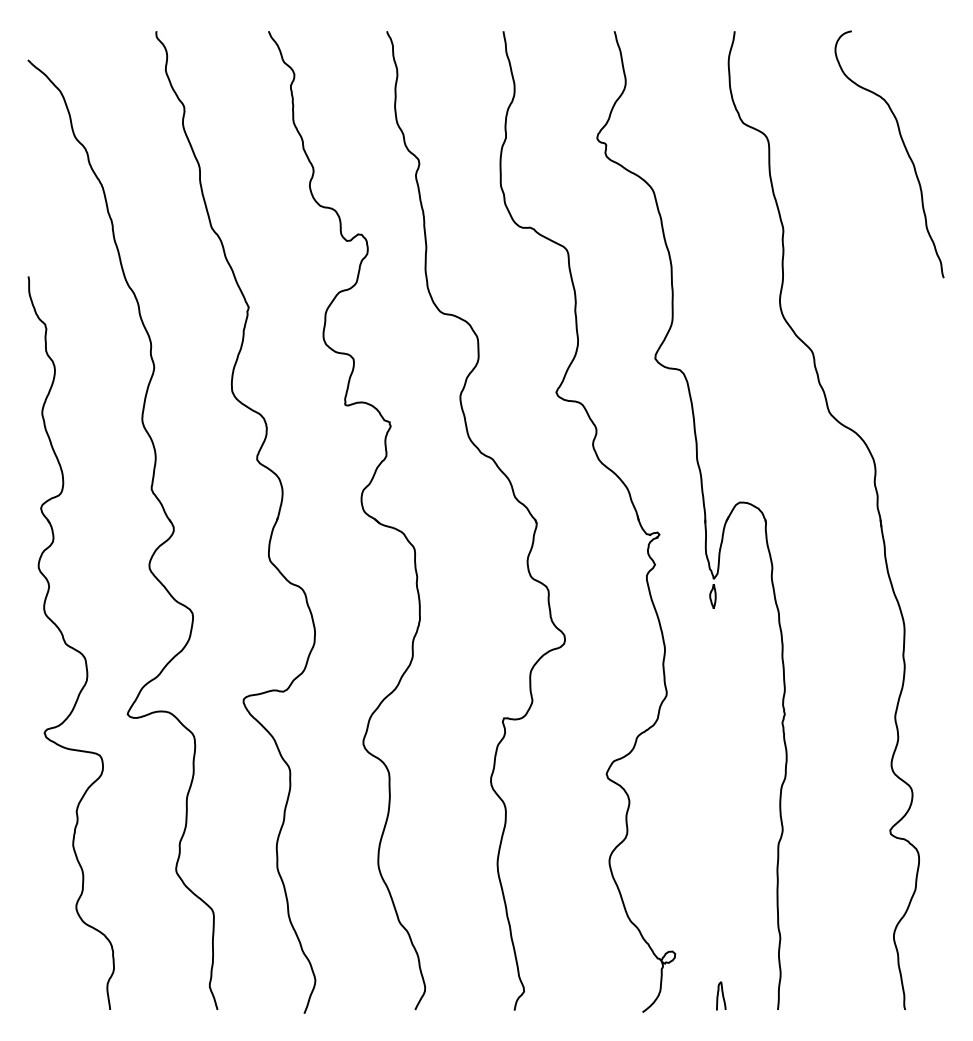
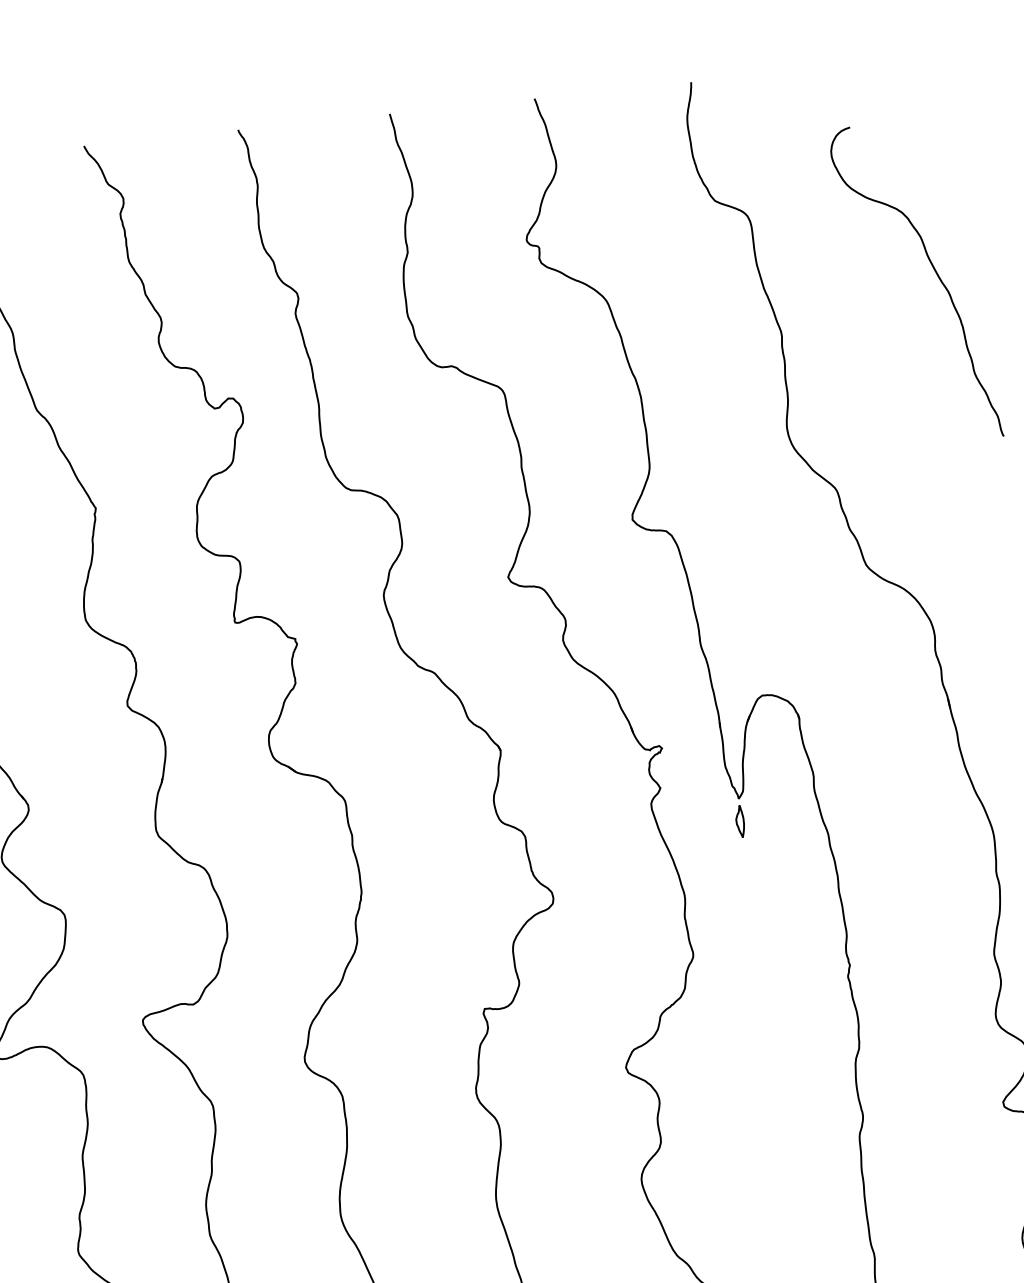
curve: (904, 148) -> (934, 272), moved

